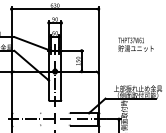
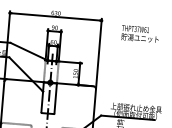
text: (135, 44) -> (139, 33), moved

